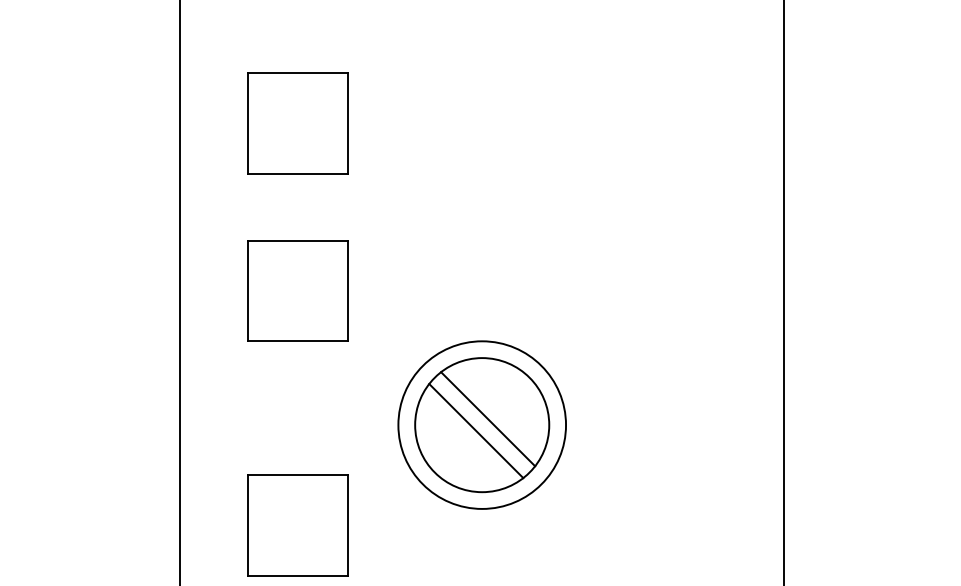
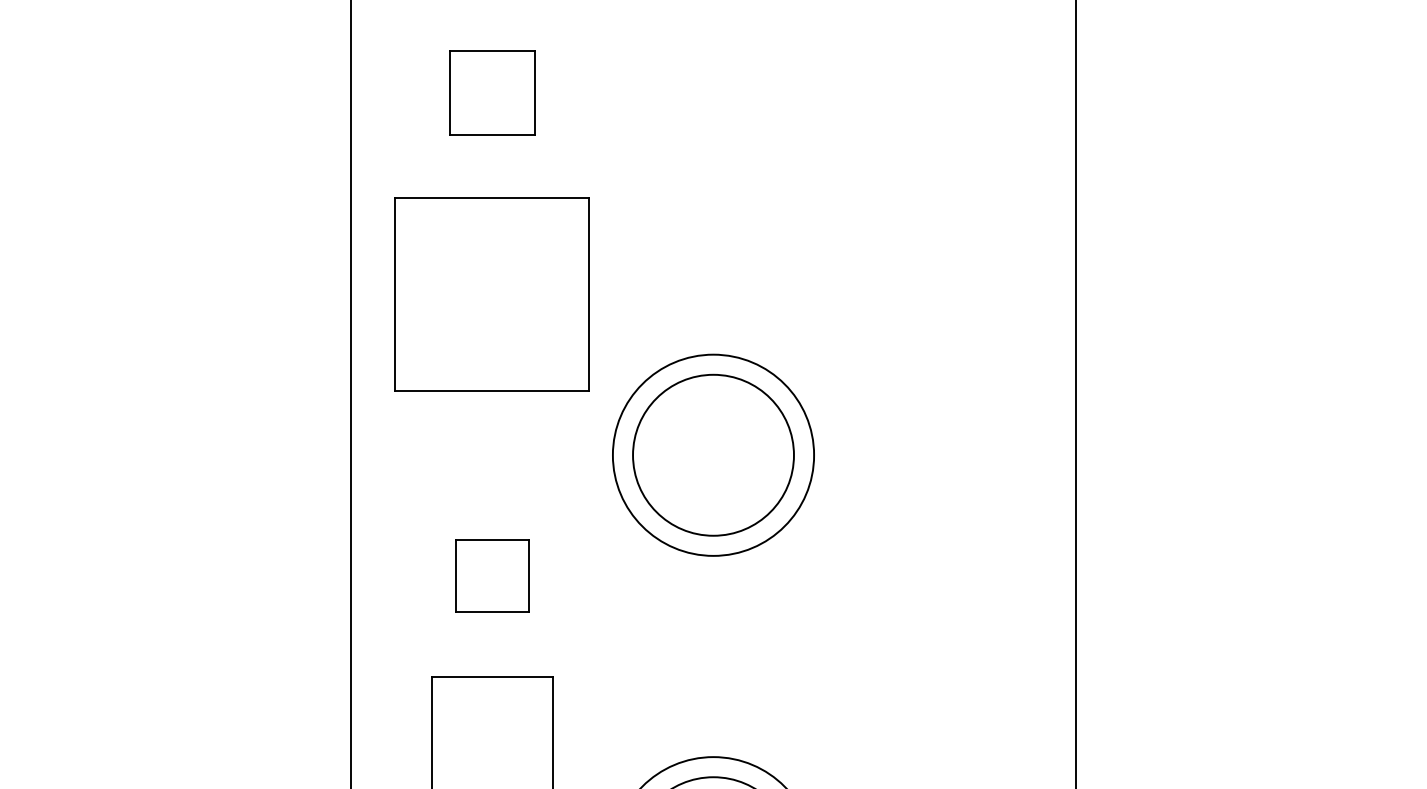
part: (298, 122) -> (492, 92), size x0.7
part: (298, 291) -> (492, 294), size x1.6
line: (488, 418) -> (720, 447), removed
line: (475, 430) -> (705, 461), removed
part: (298, 525) -> (492, 575), size x0.6

